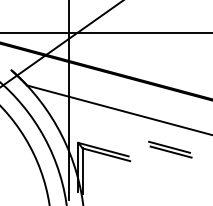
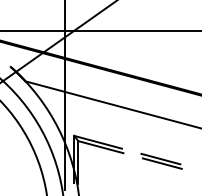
part: (170, 149) -> (161, 161), moved

